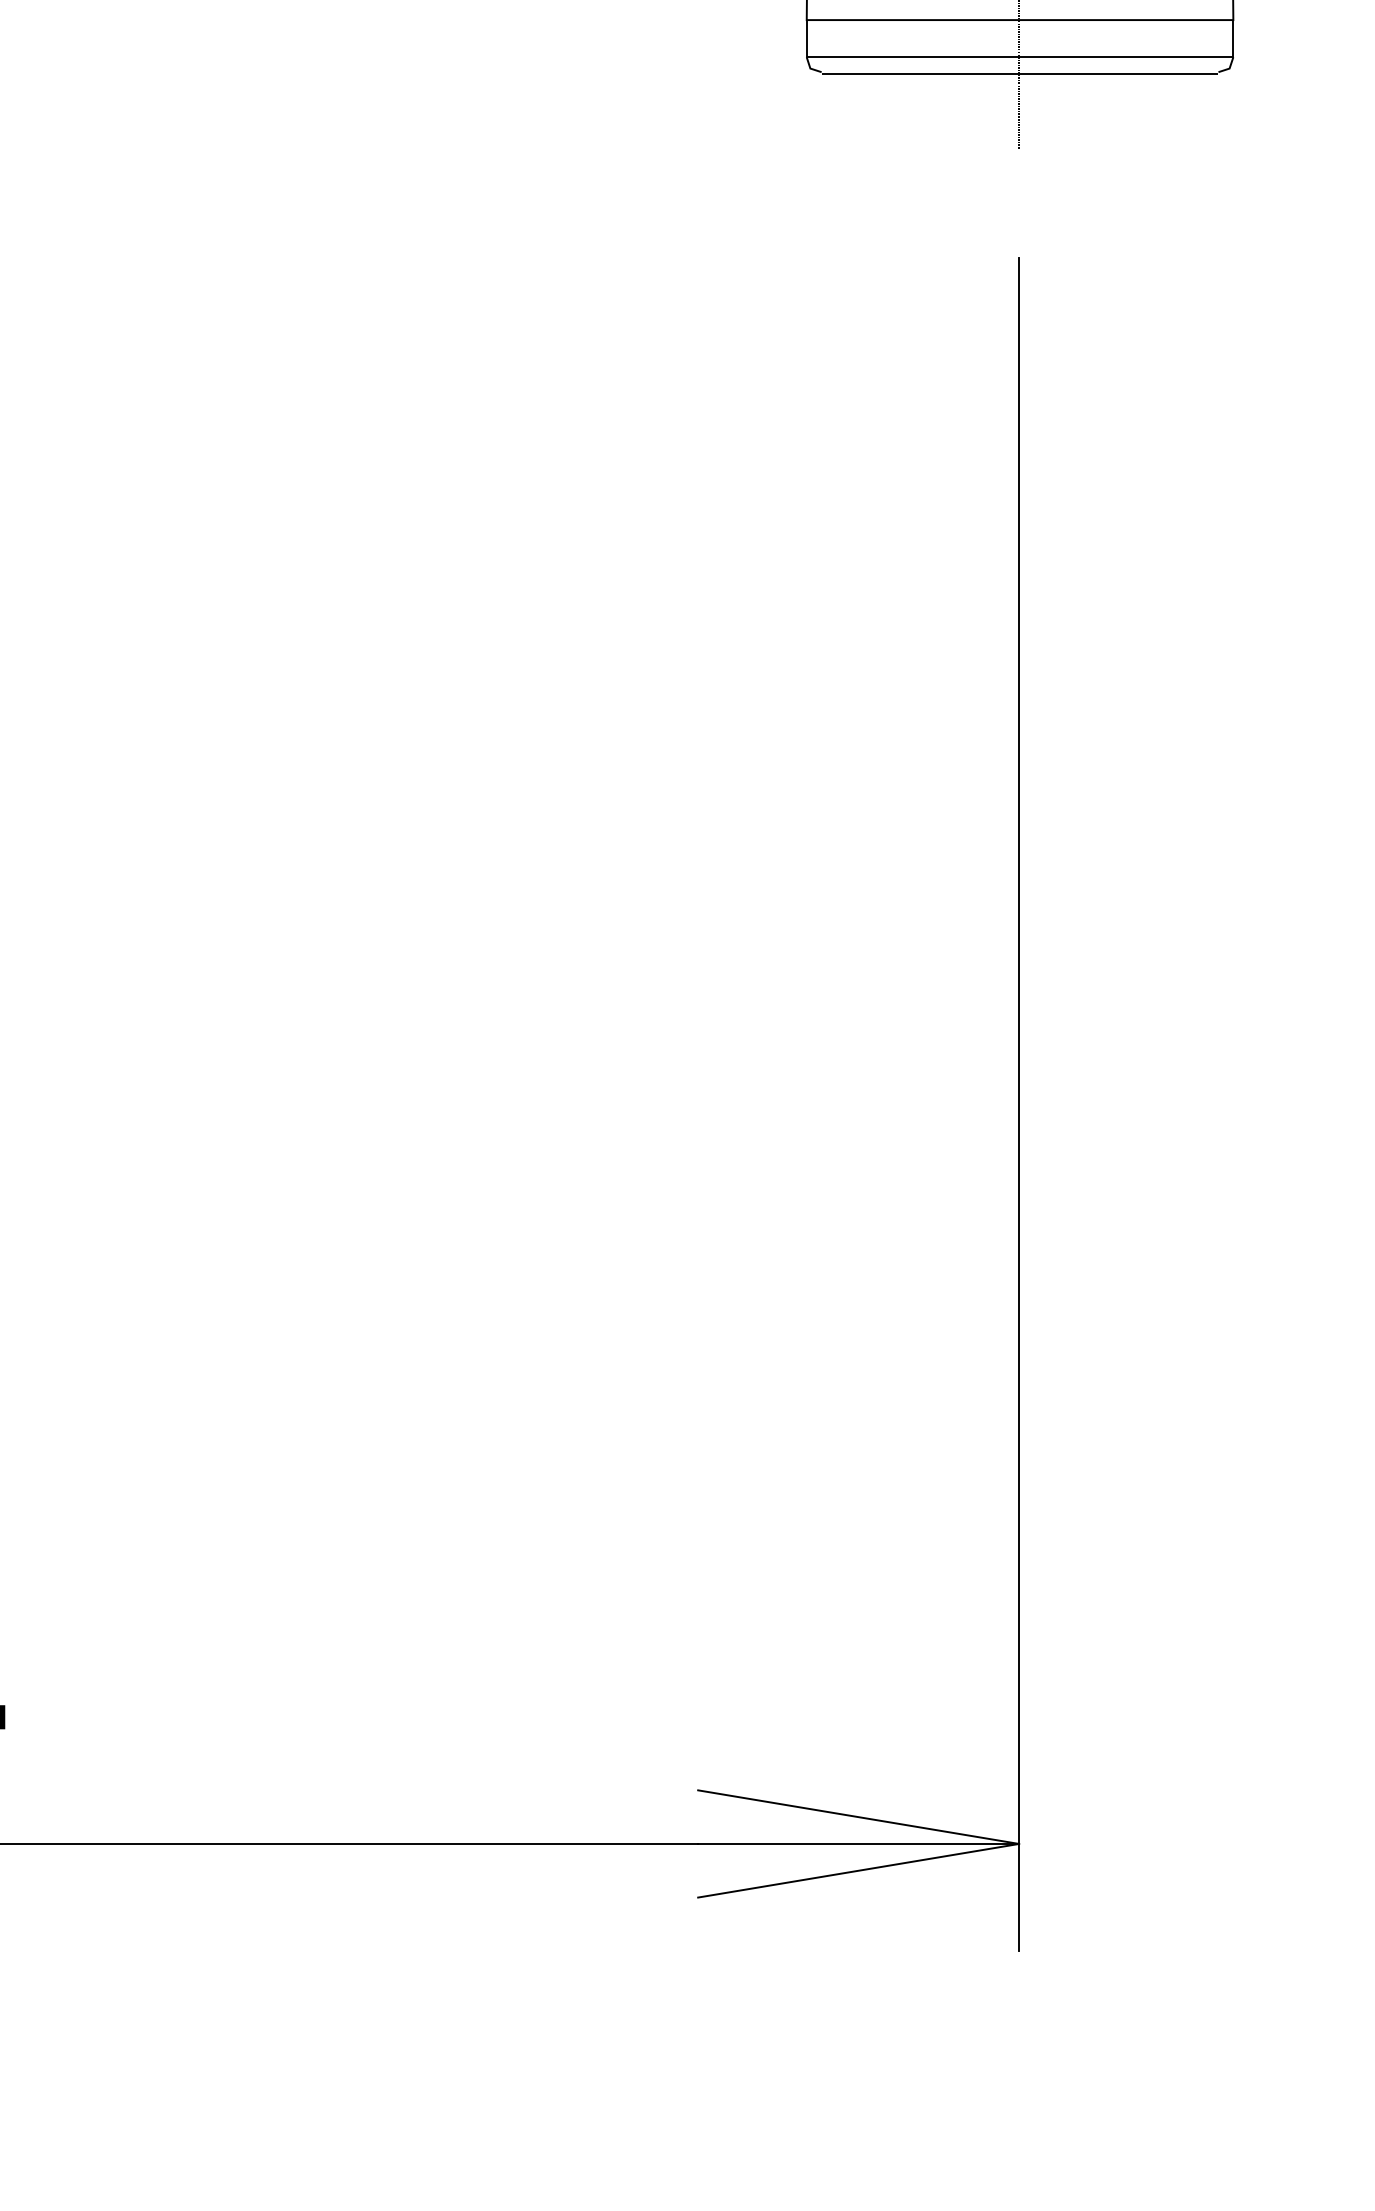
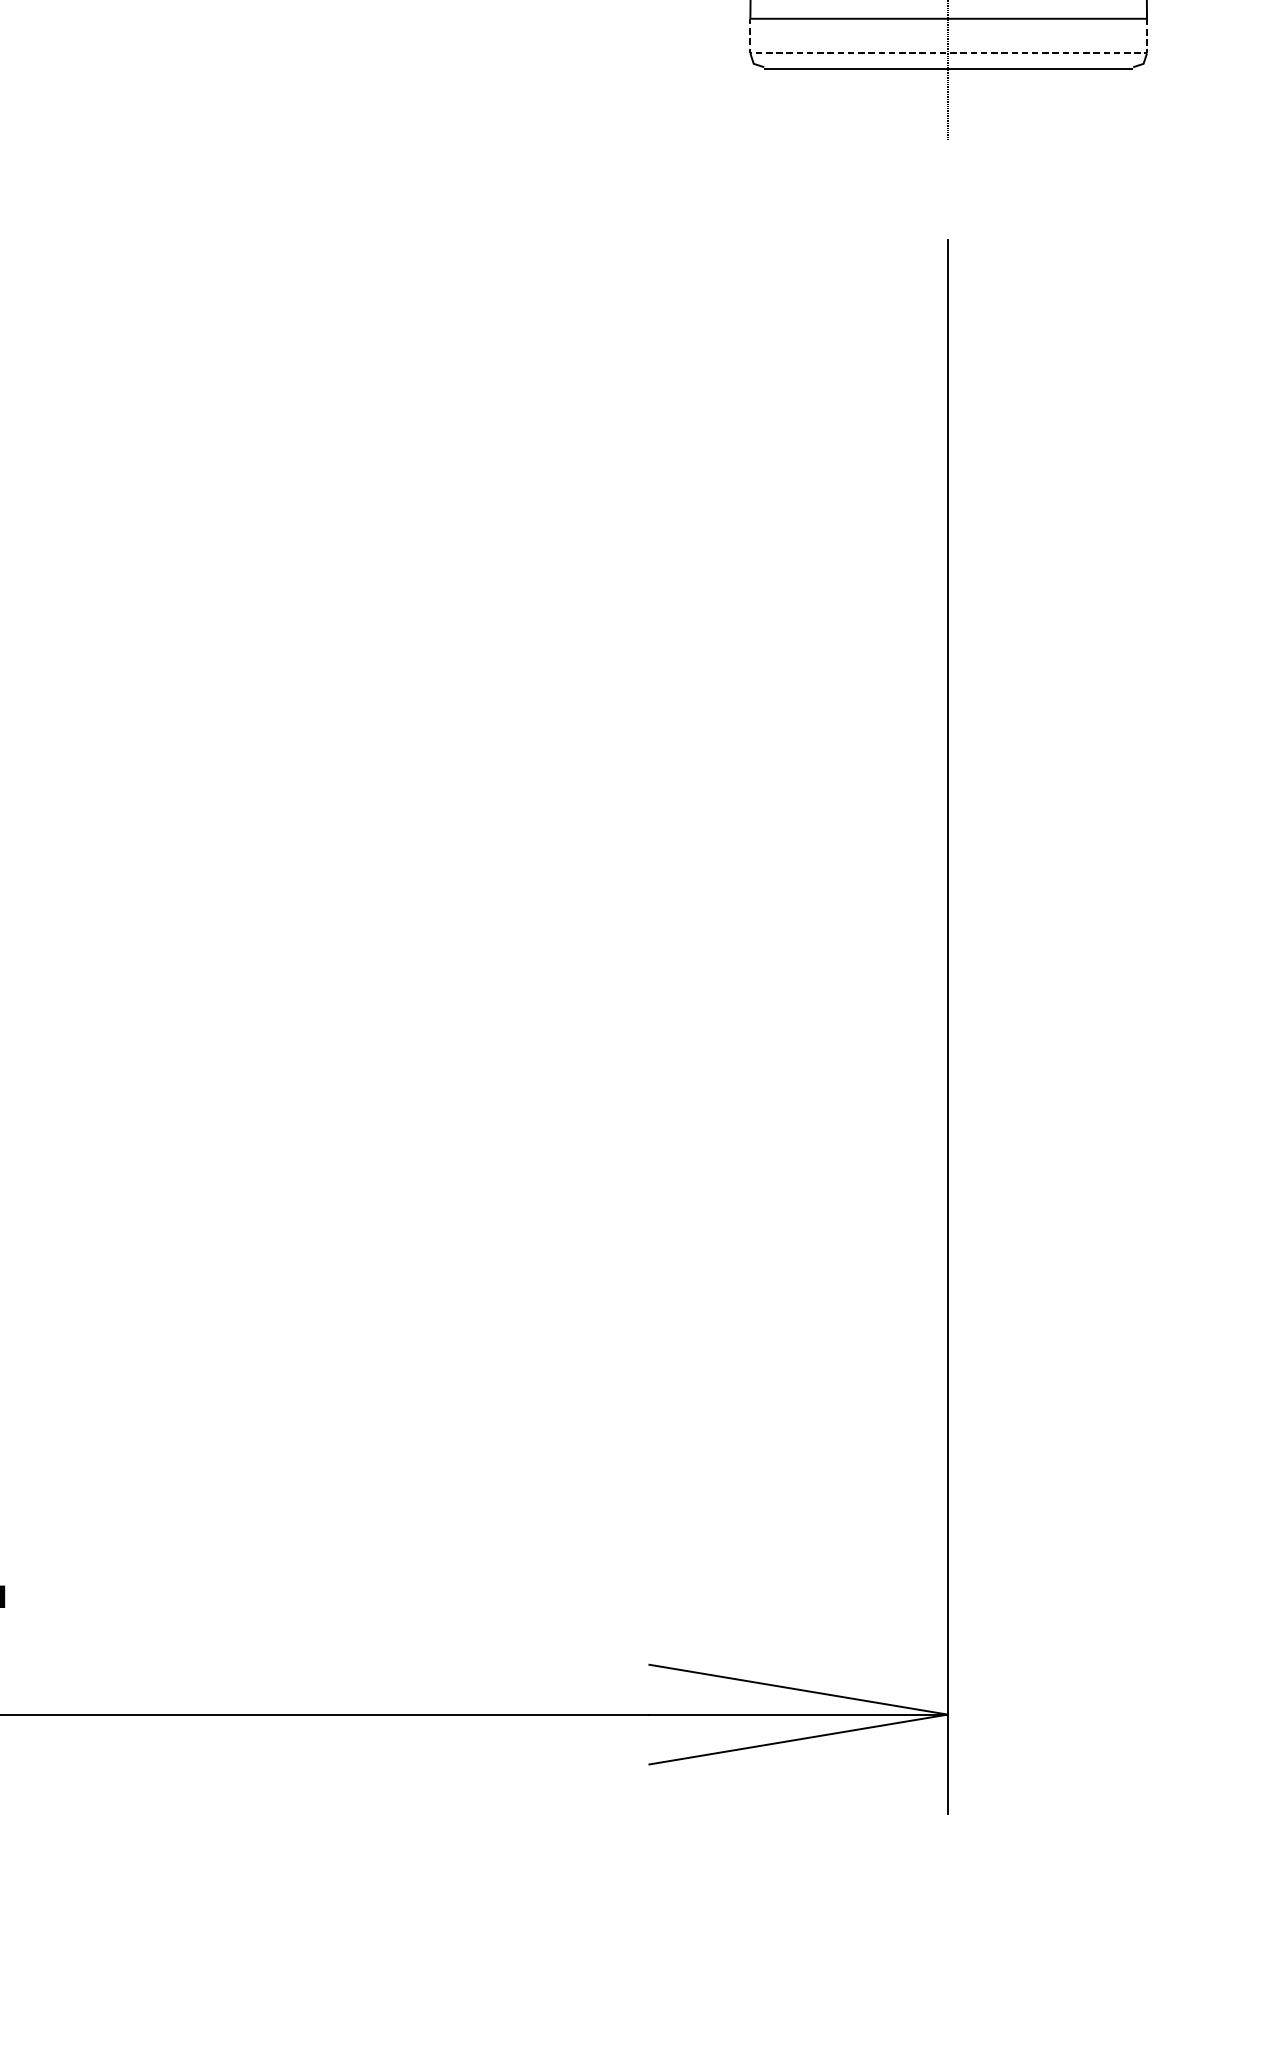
line: (1019, 57) -> (948, 53), solid -> dashed

